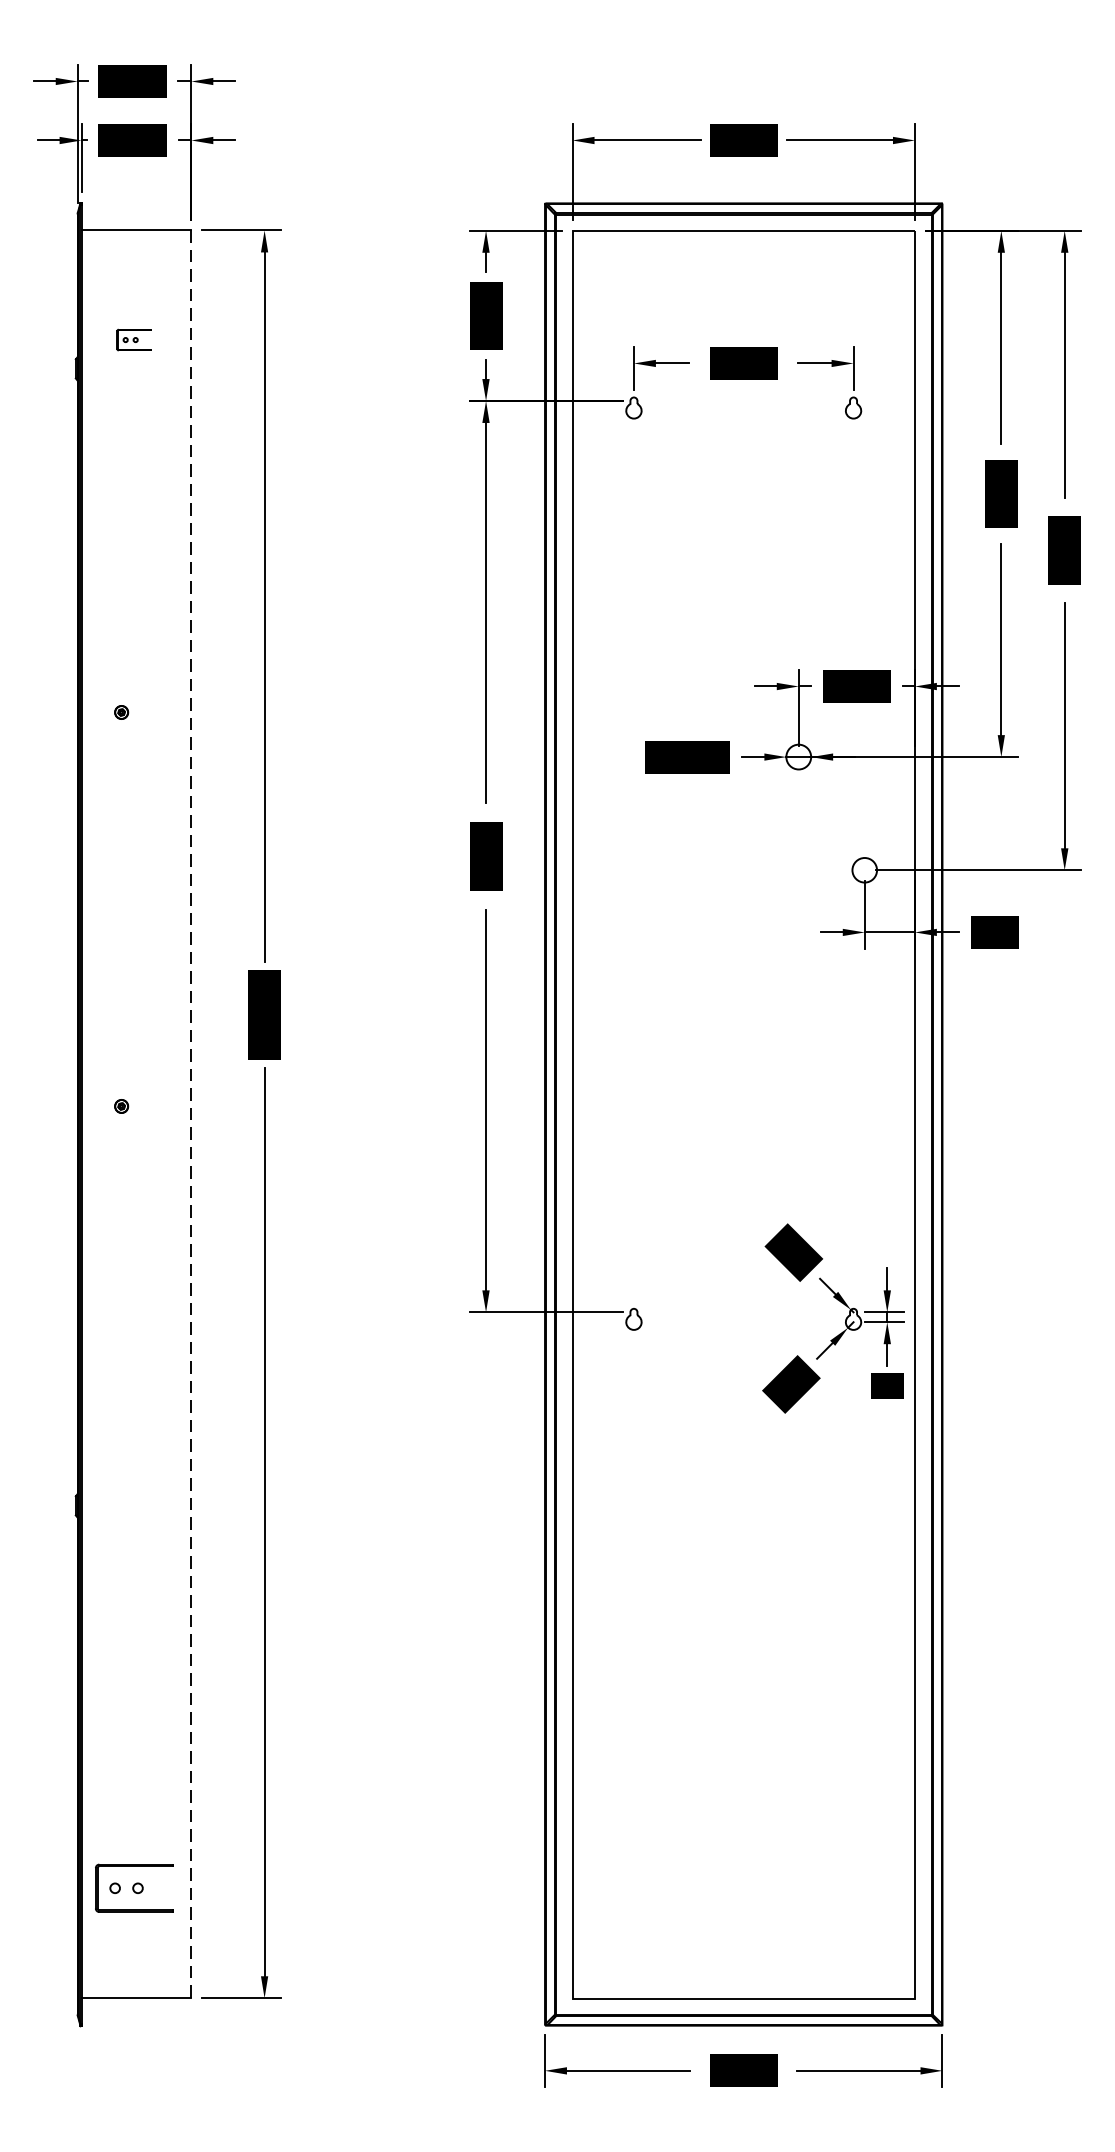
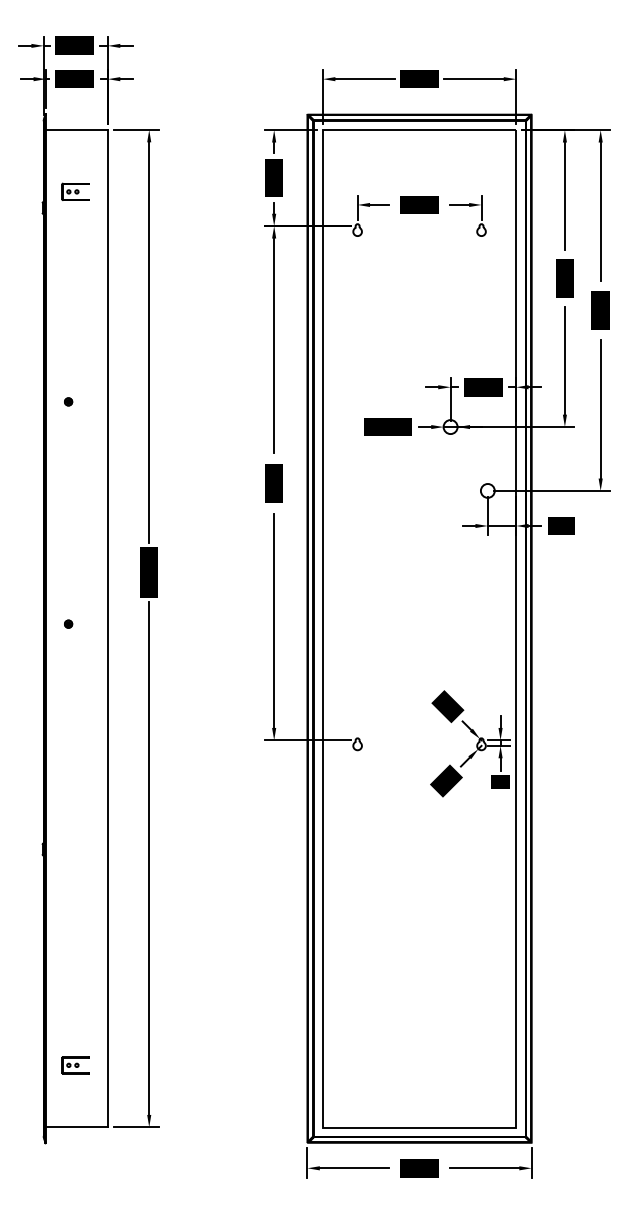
part: (133, 339) -> (75, 191), size x1.43
line: (190, 1114) -> (107, 628), dashed -> solid
part: (133, 1888) -> (75, 1065), size x0.62

